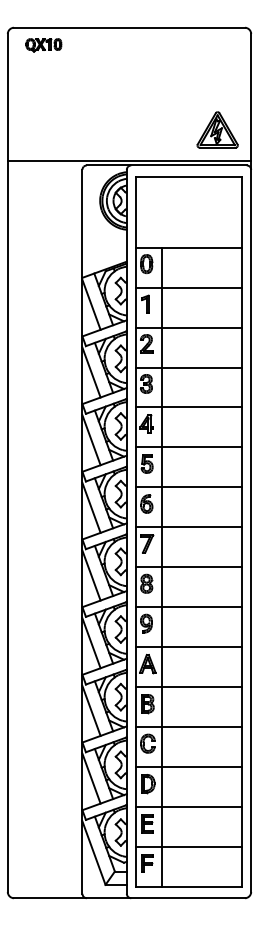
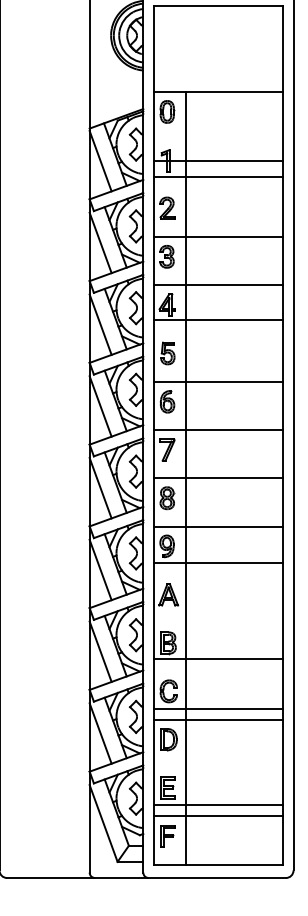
line: (188, 287) -> (217, 160), moved
line: (188, 327) -> (217, 176), moved
line: (188, 447) -> (217, 320), moved
line: (188, 647) -> (217, 563), moved
line: (188, 687) -> (217, 659), moved
line: (188, 727) -> (217, 709), moved
line: (188, 807) -> (217, 805), moved

